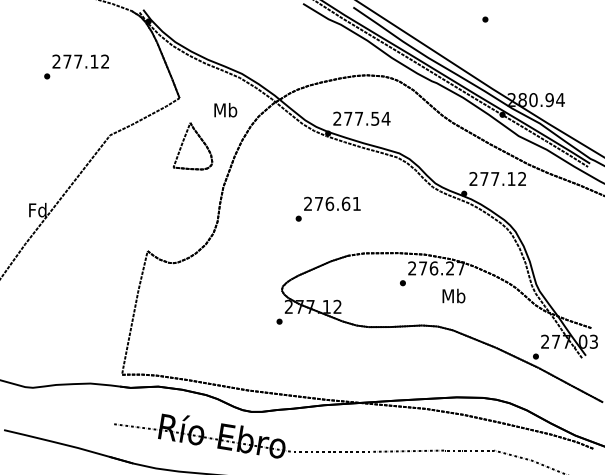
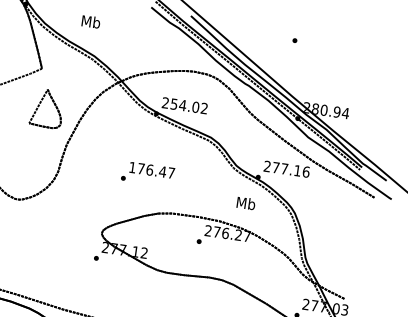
text: (225, 110) -> (90, 22), moved
text: (367, 118) -> (189, 106), 277.54 -> 254.02
text: (522, 179) -> (306, 172), 277.12 -> 277.16
text: (332, 203) -> (152, 170), 276.61 -> 176.47
text: (453, 295) -> (245, 202), moved

